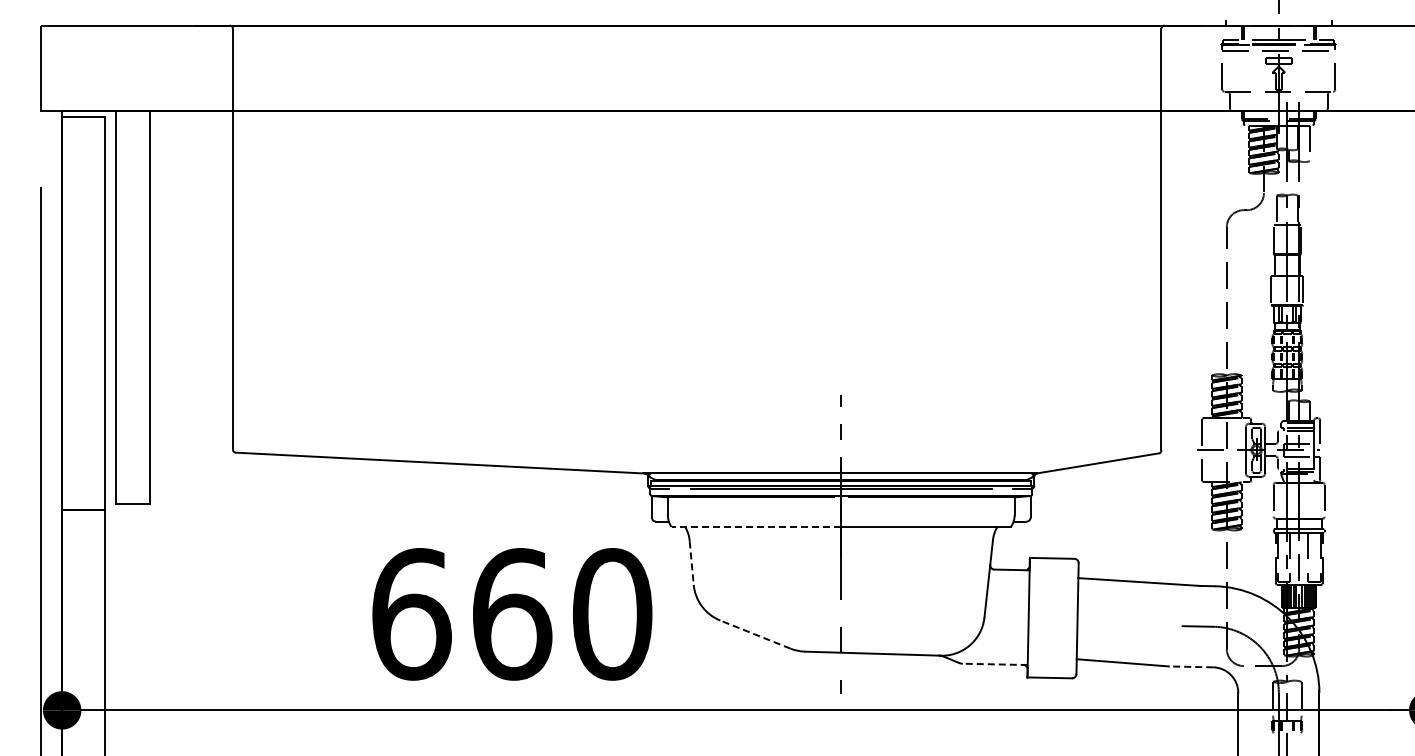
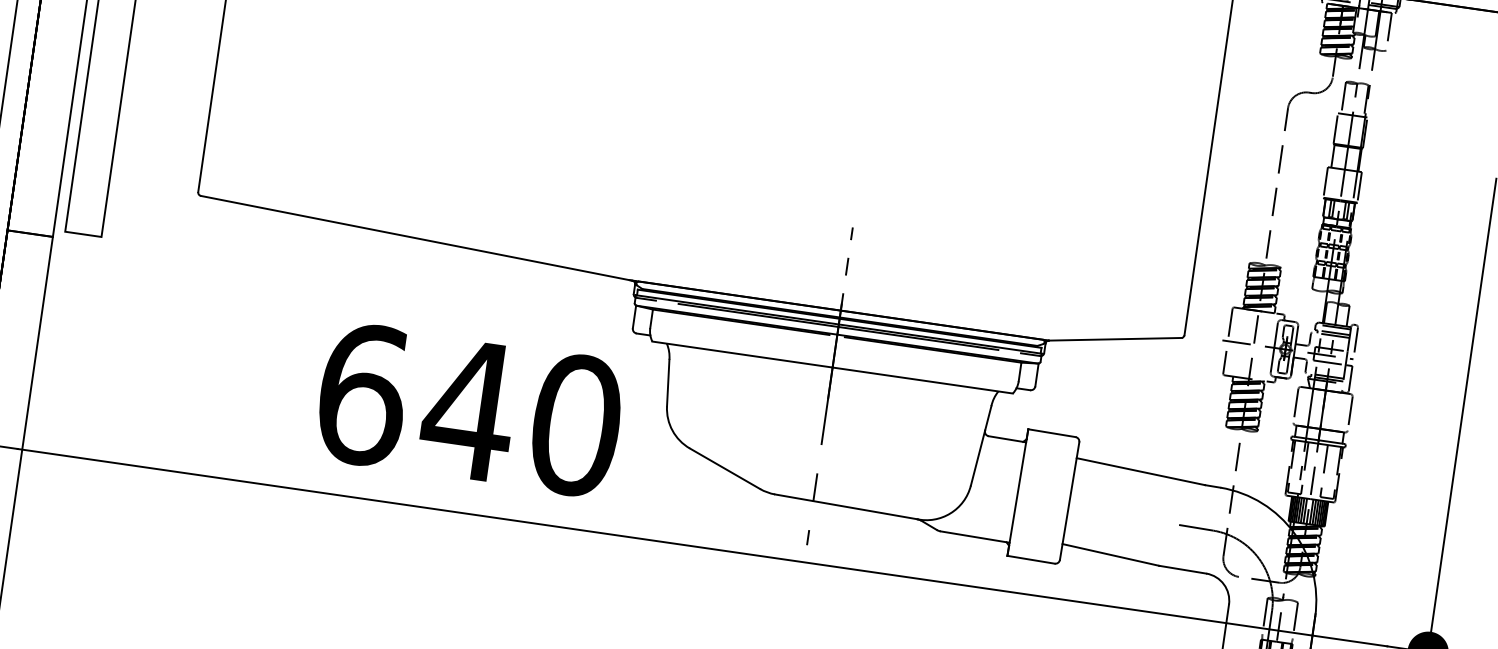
line: (756, 526) -> (742, 354), dashed -> solid
line: (691, 563) -> (667, 383), dashed -> solid
text: (511, 614) -> (468, 410), 660 -> 640
line: (755, 634) -> (725, 468), dashed -> solid
line: (994, 664) -> (974, 537), dashed -> solid
line: (1190, 666) -> (1182, 569), dashed -> solid

